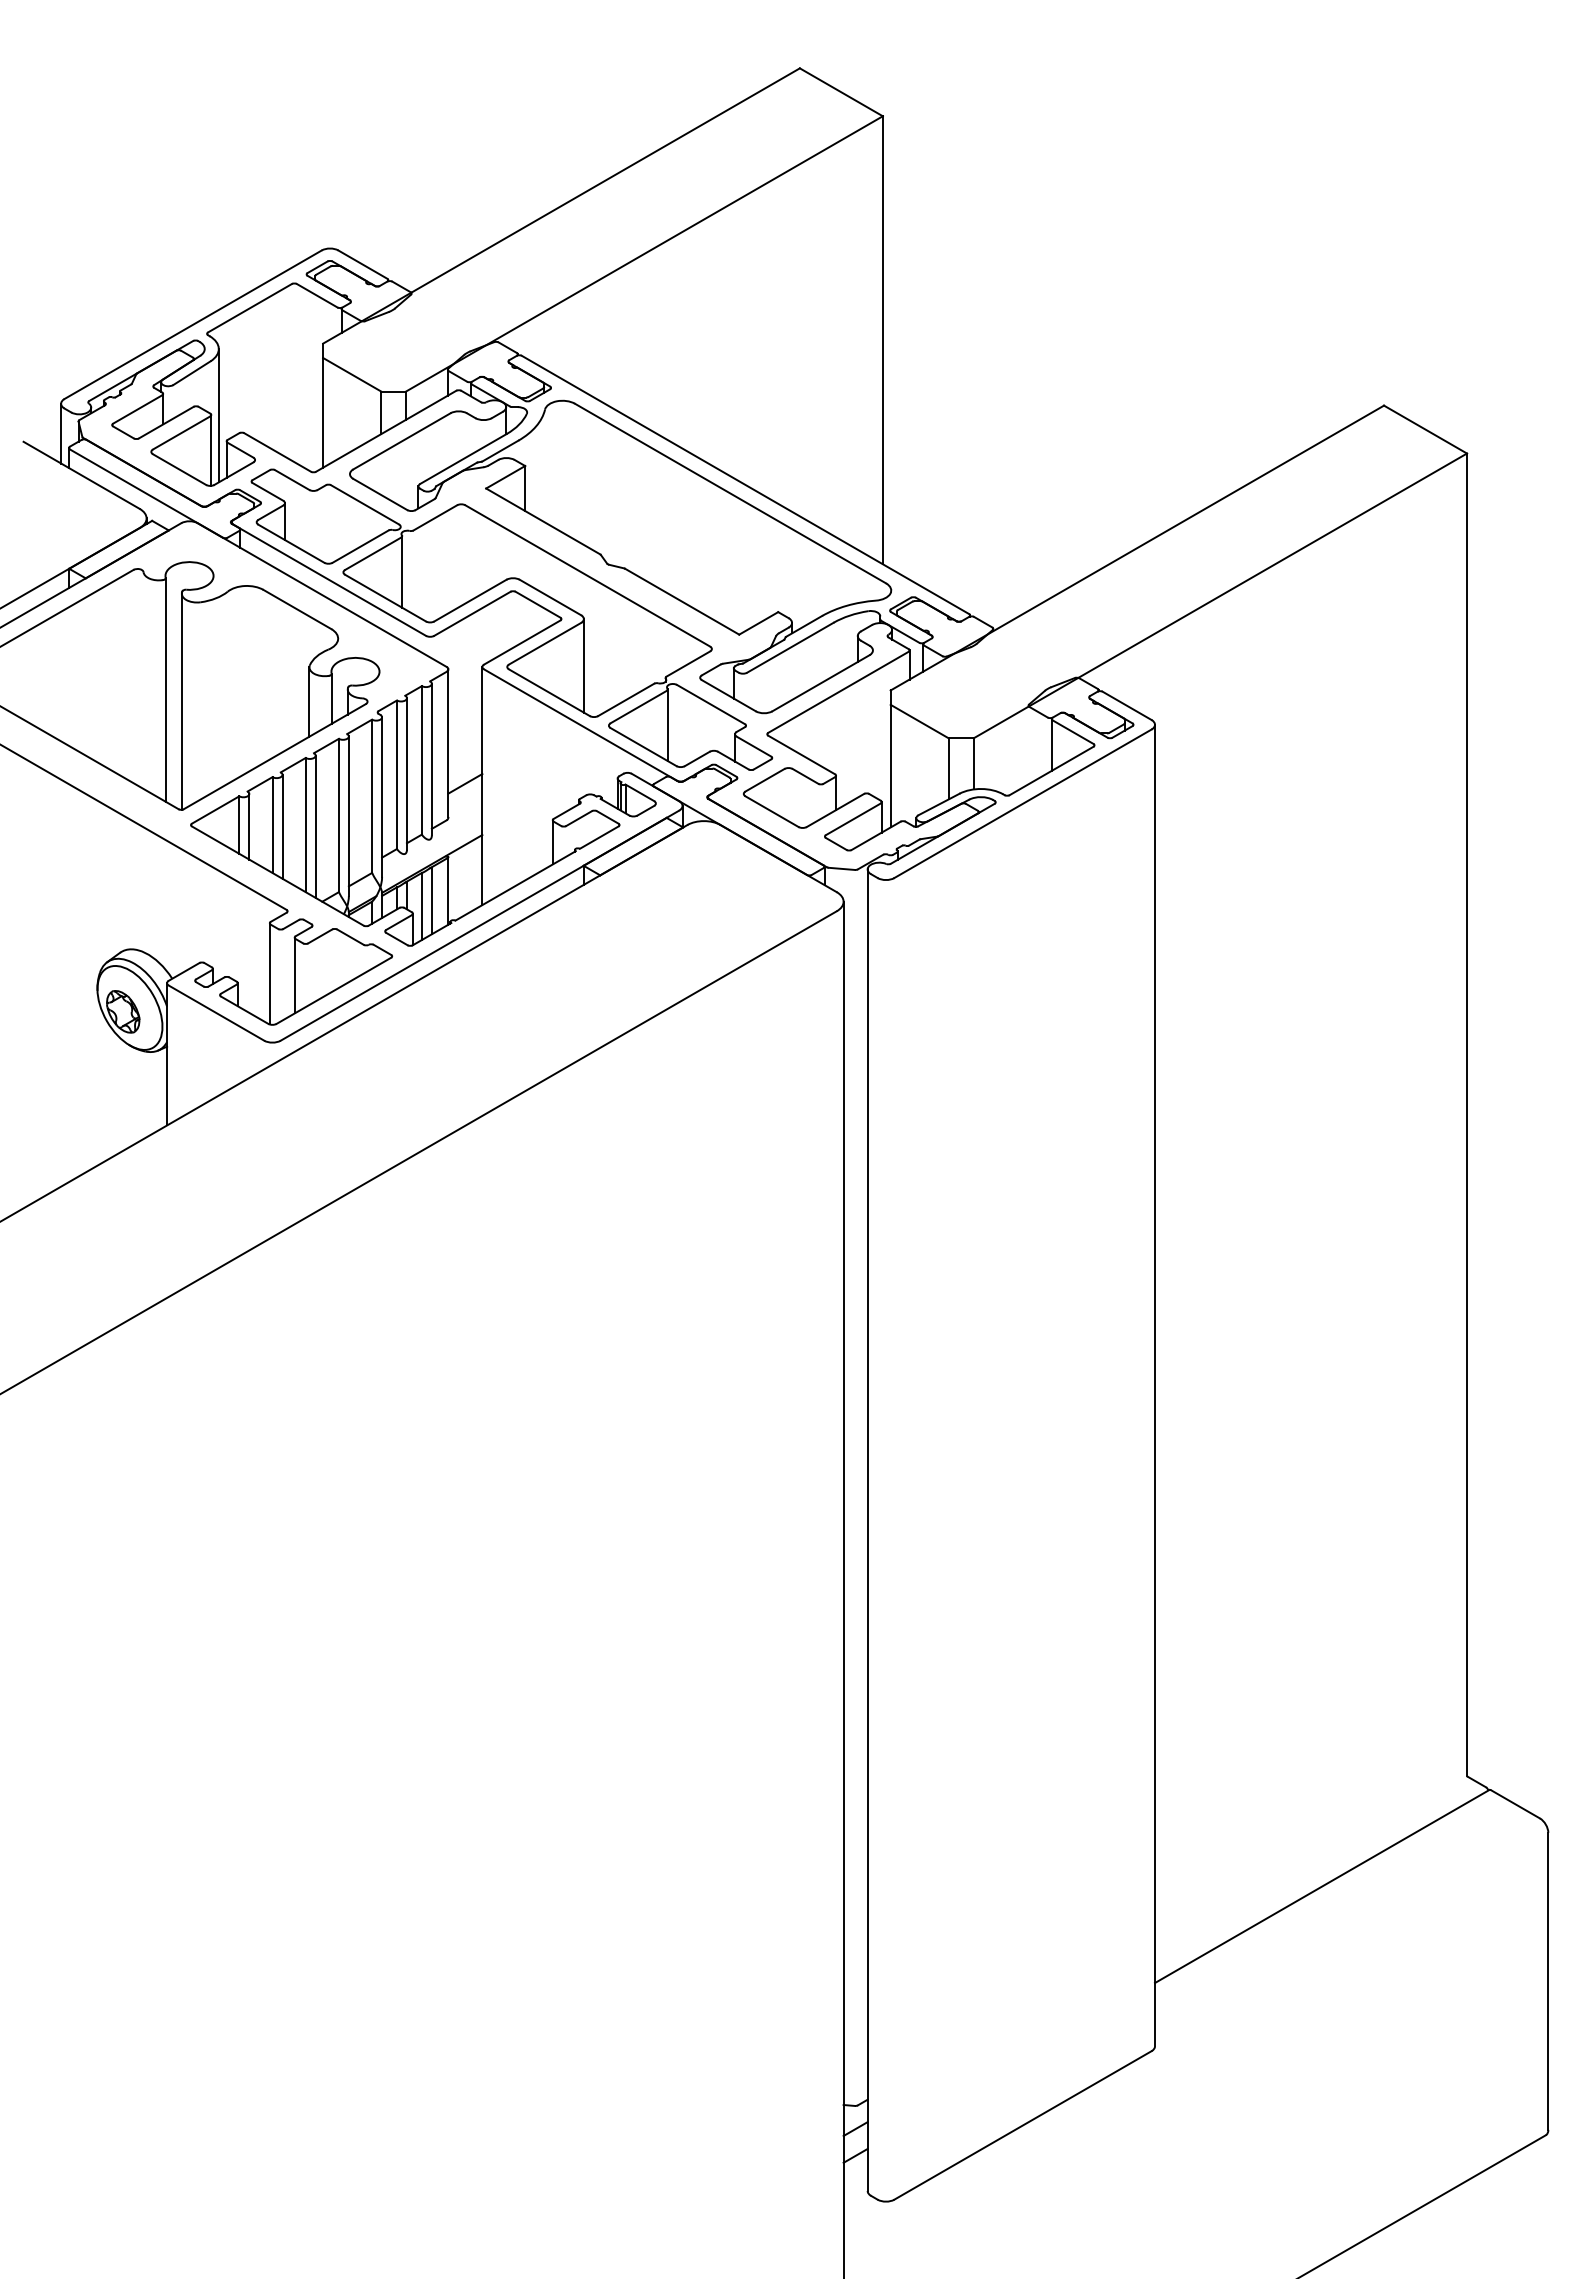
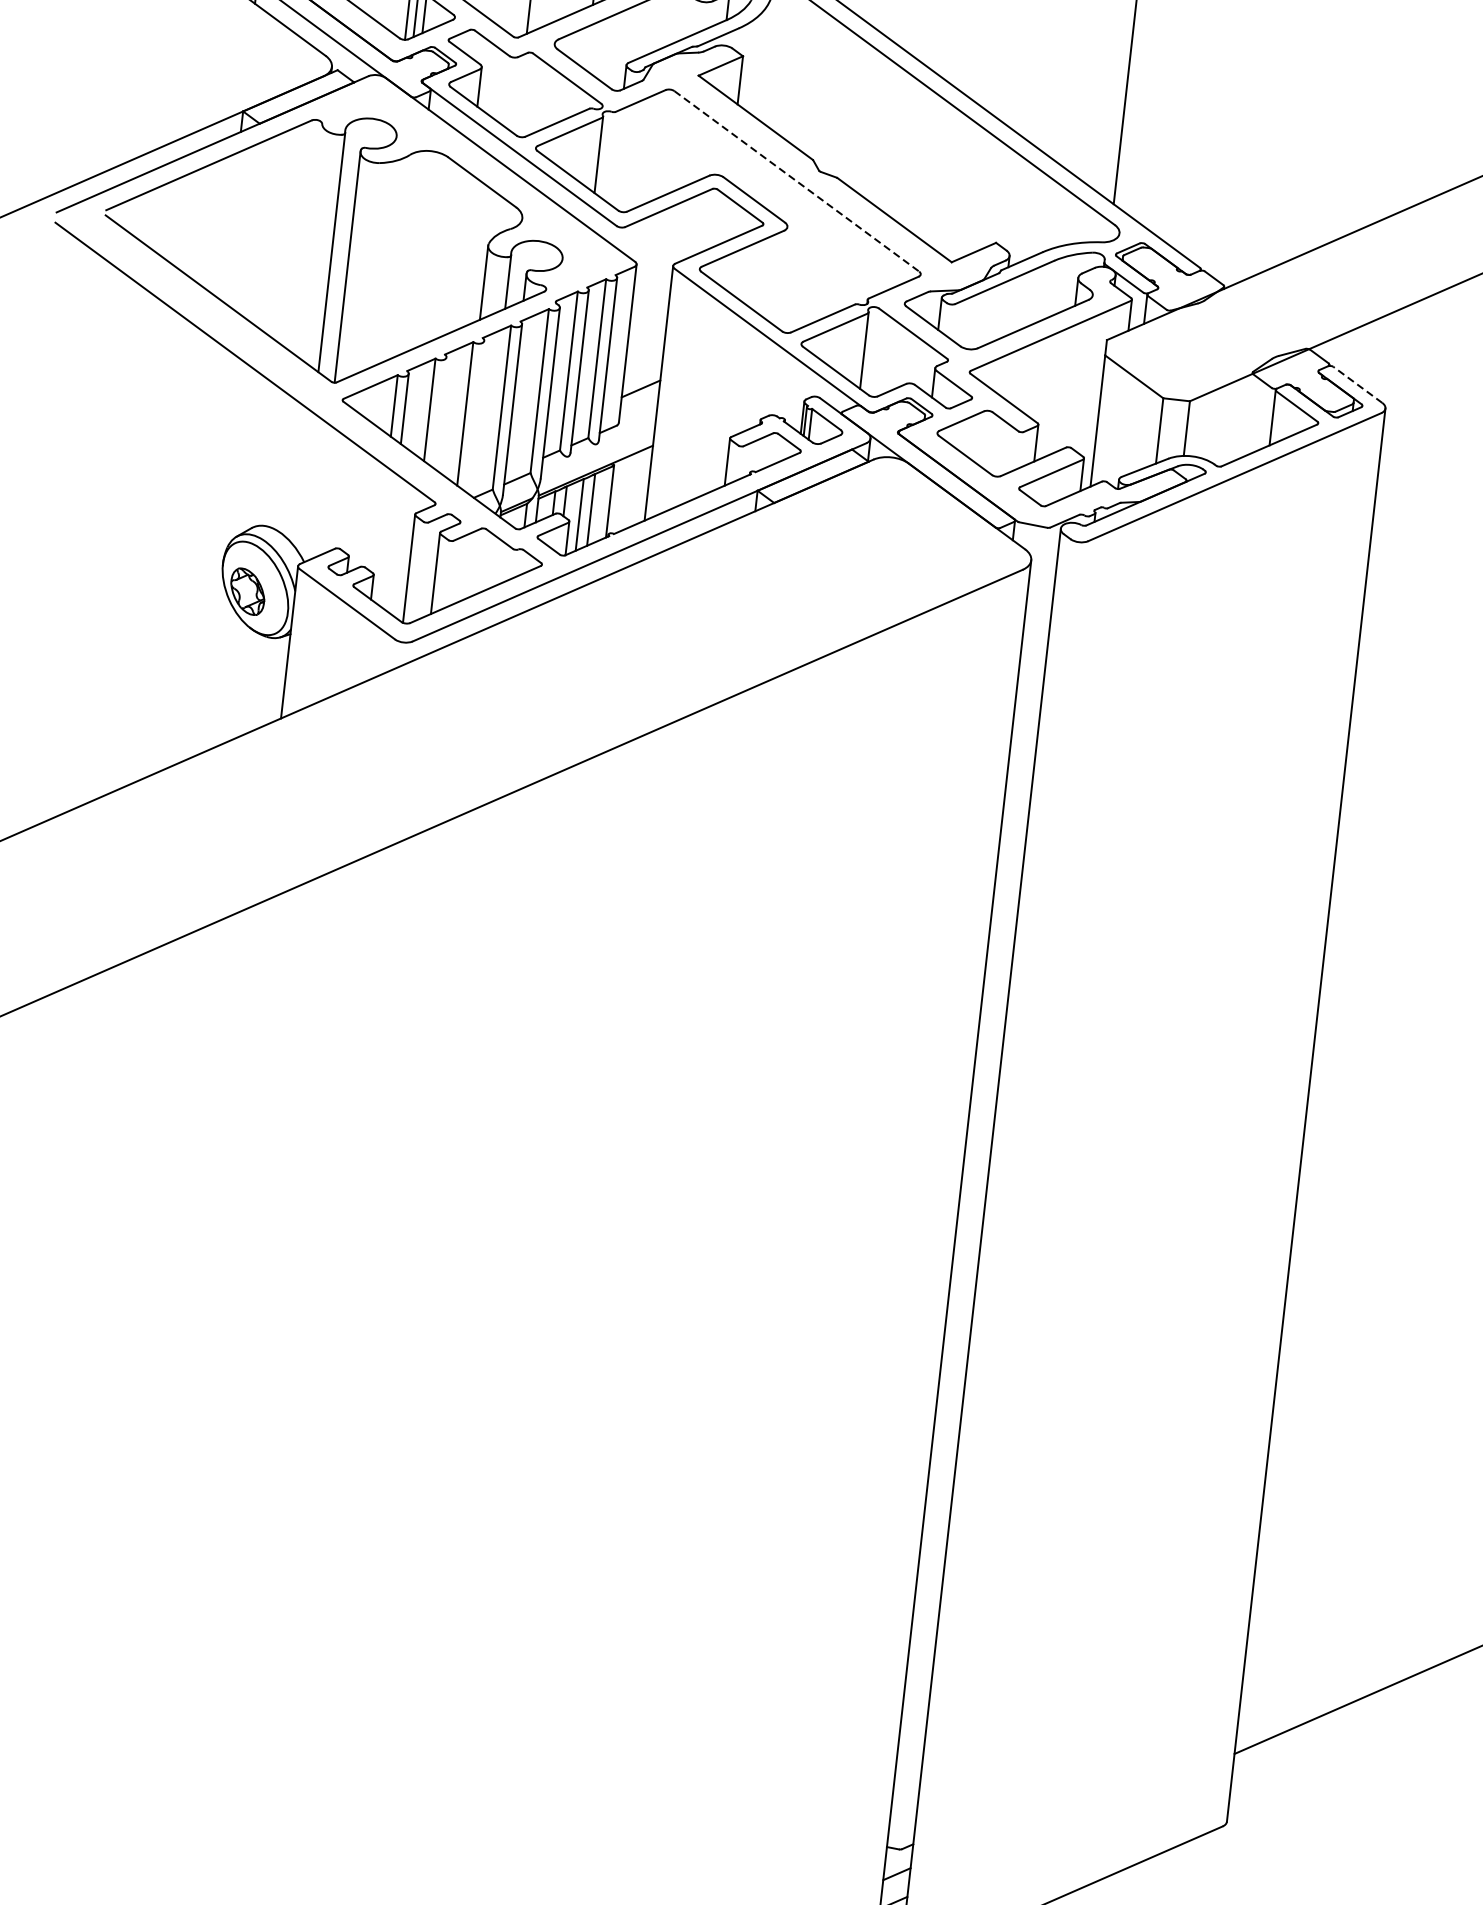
line: (588, 576) -> (797, 182), solid -> dashed
line: (583, 665) -> (781, 276), removed
line: (1126, 705) -> (1357, 384), solid -> dashed
line: (282, 826) -> (440, 412), removed
line: (315, 826) -> (475, 416), removed

